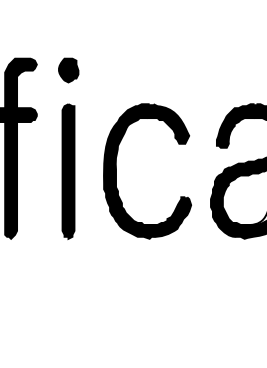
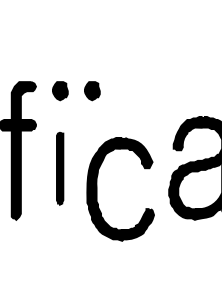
part: (110, 70) -> (92, 91), added
part: (67, 171) -> (59, 168), size x0.7
part: (117, 171) -> (97, 189), moved

